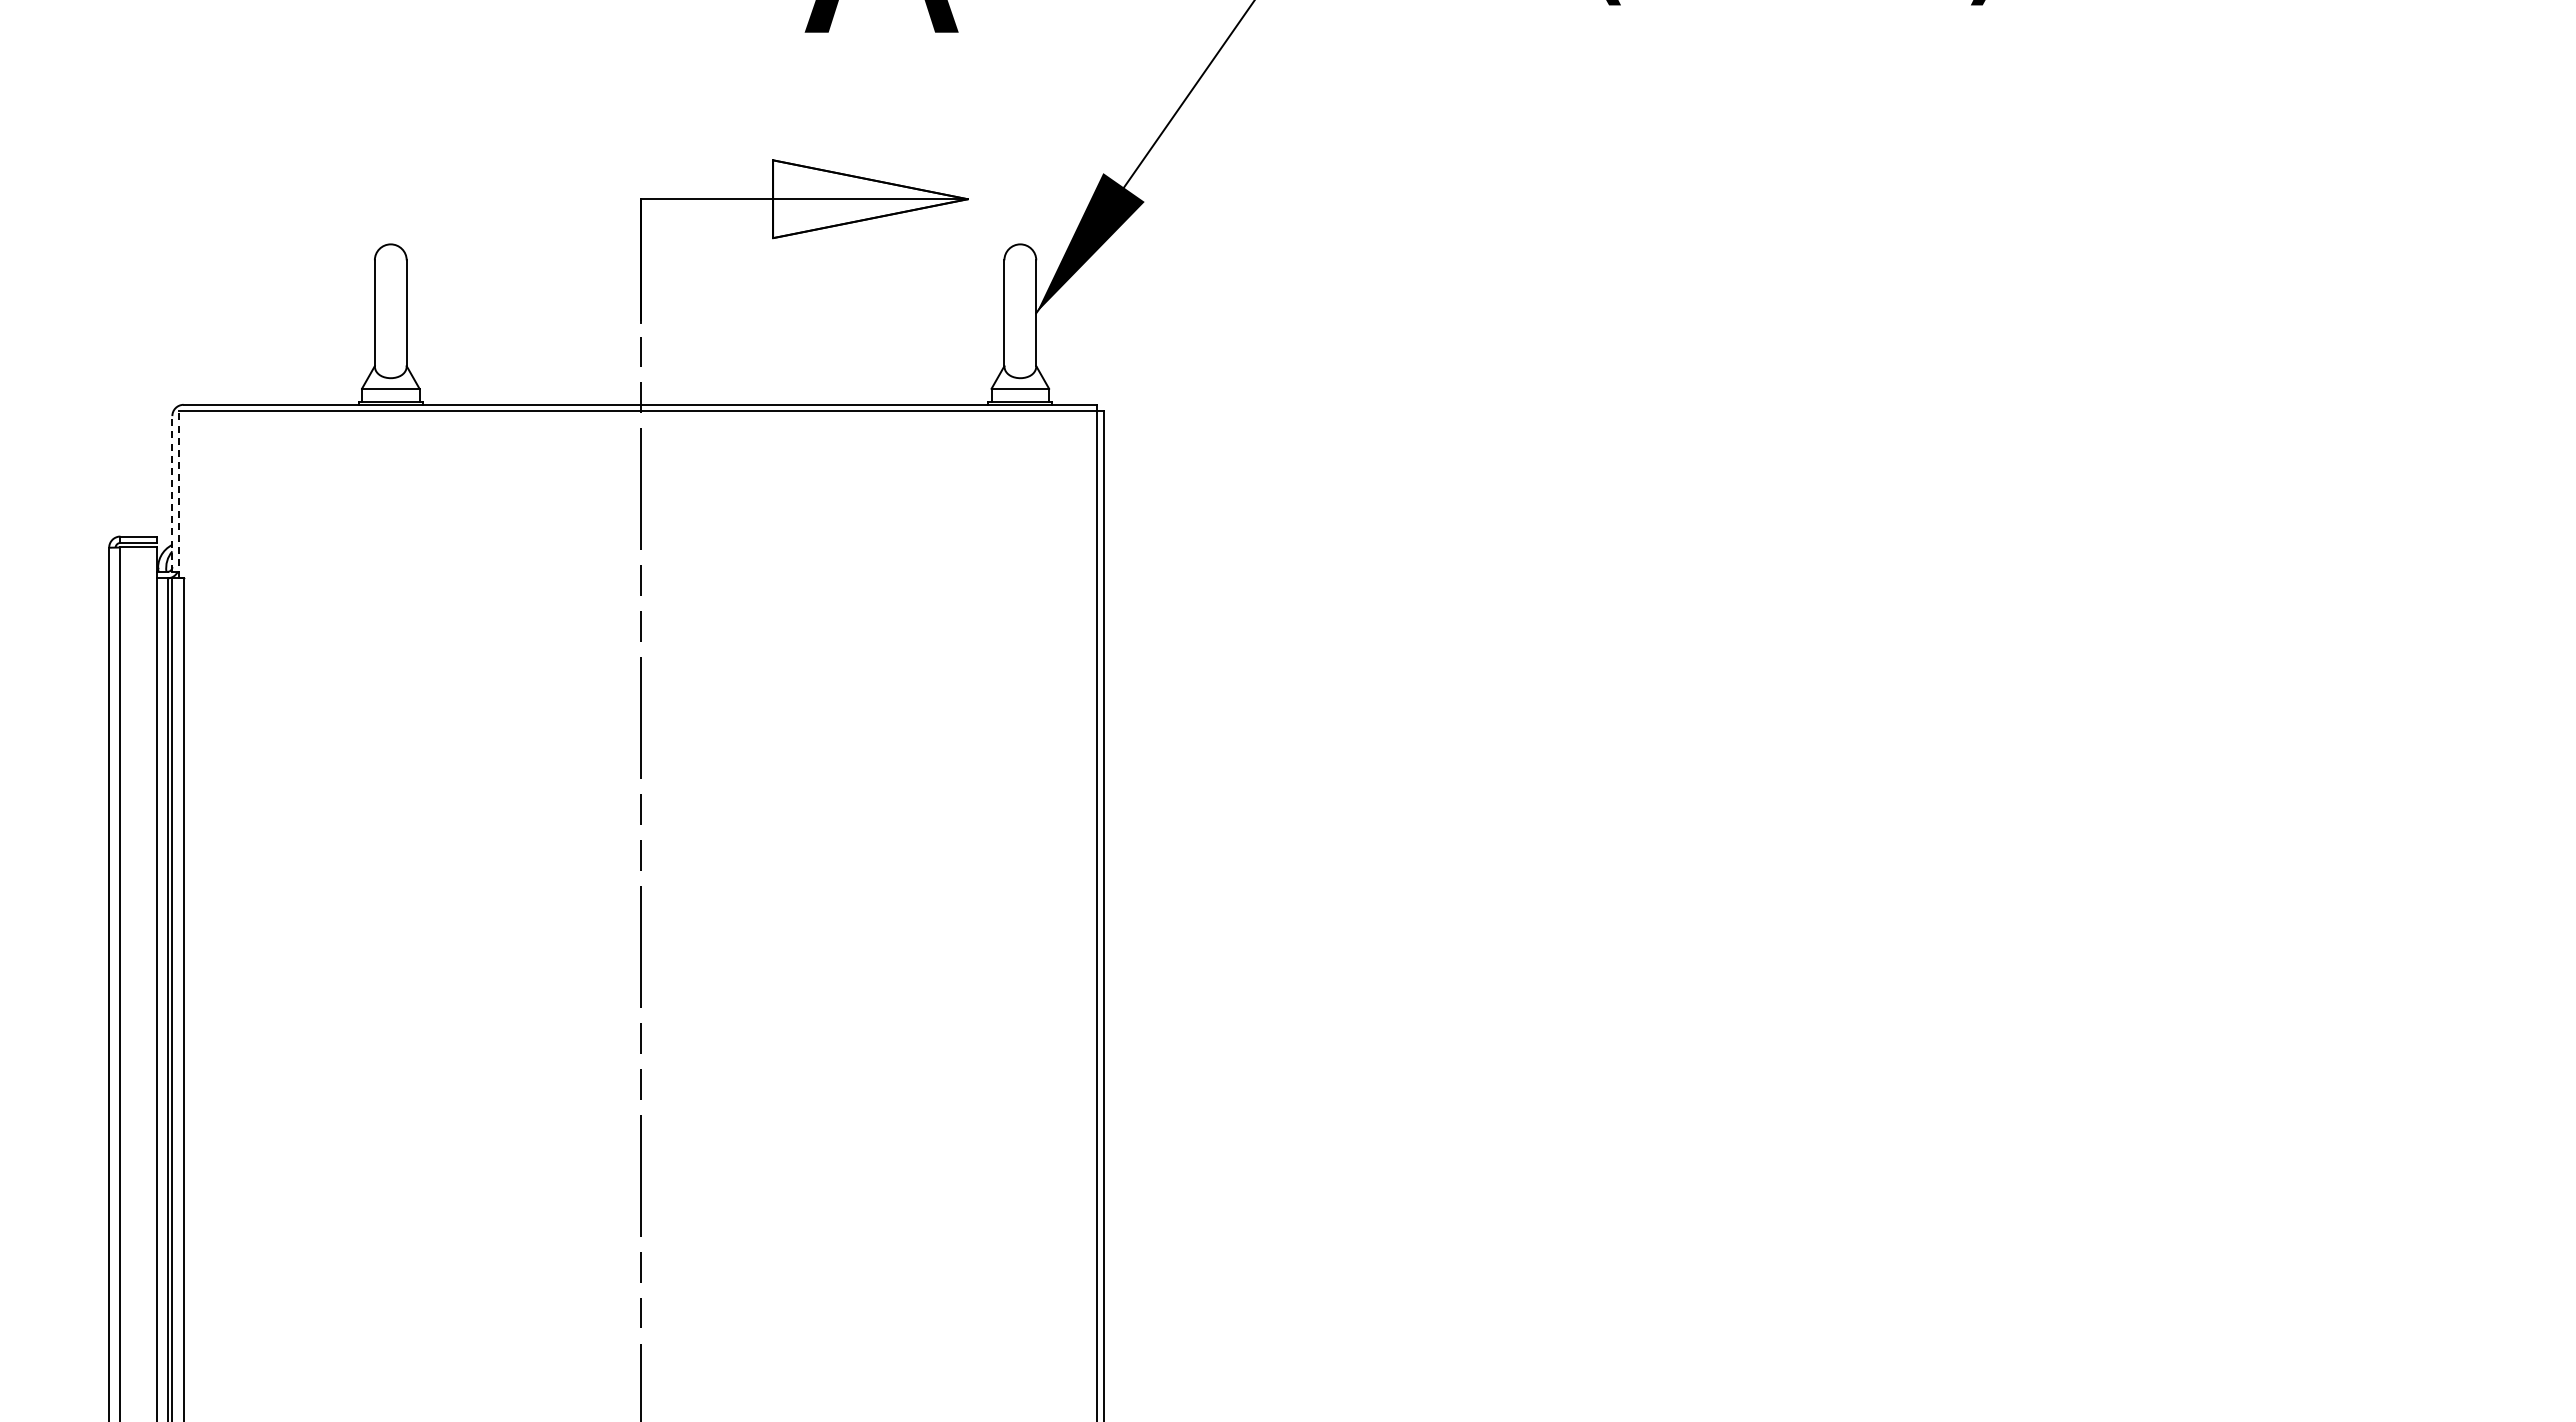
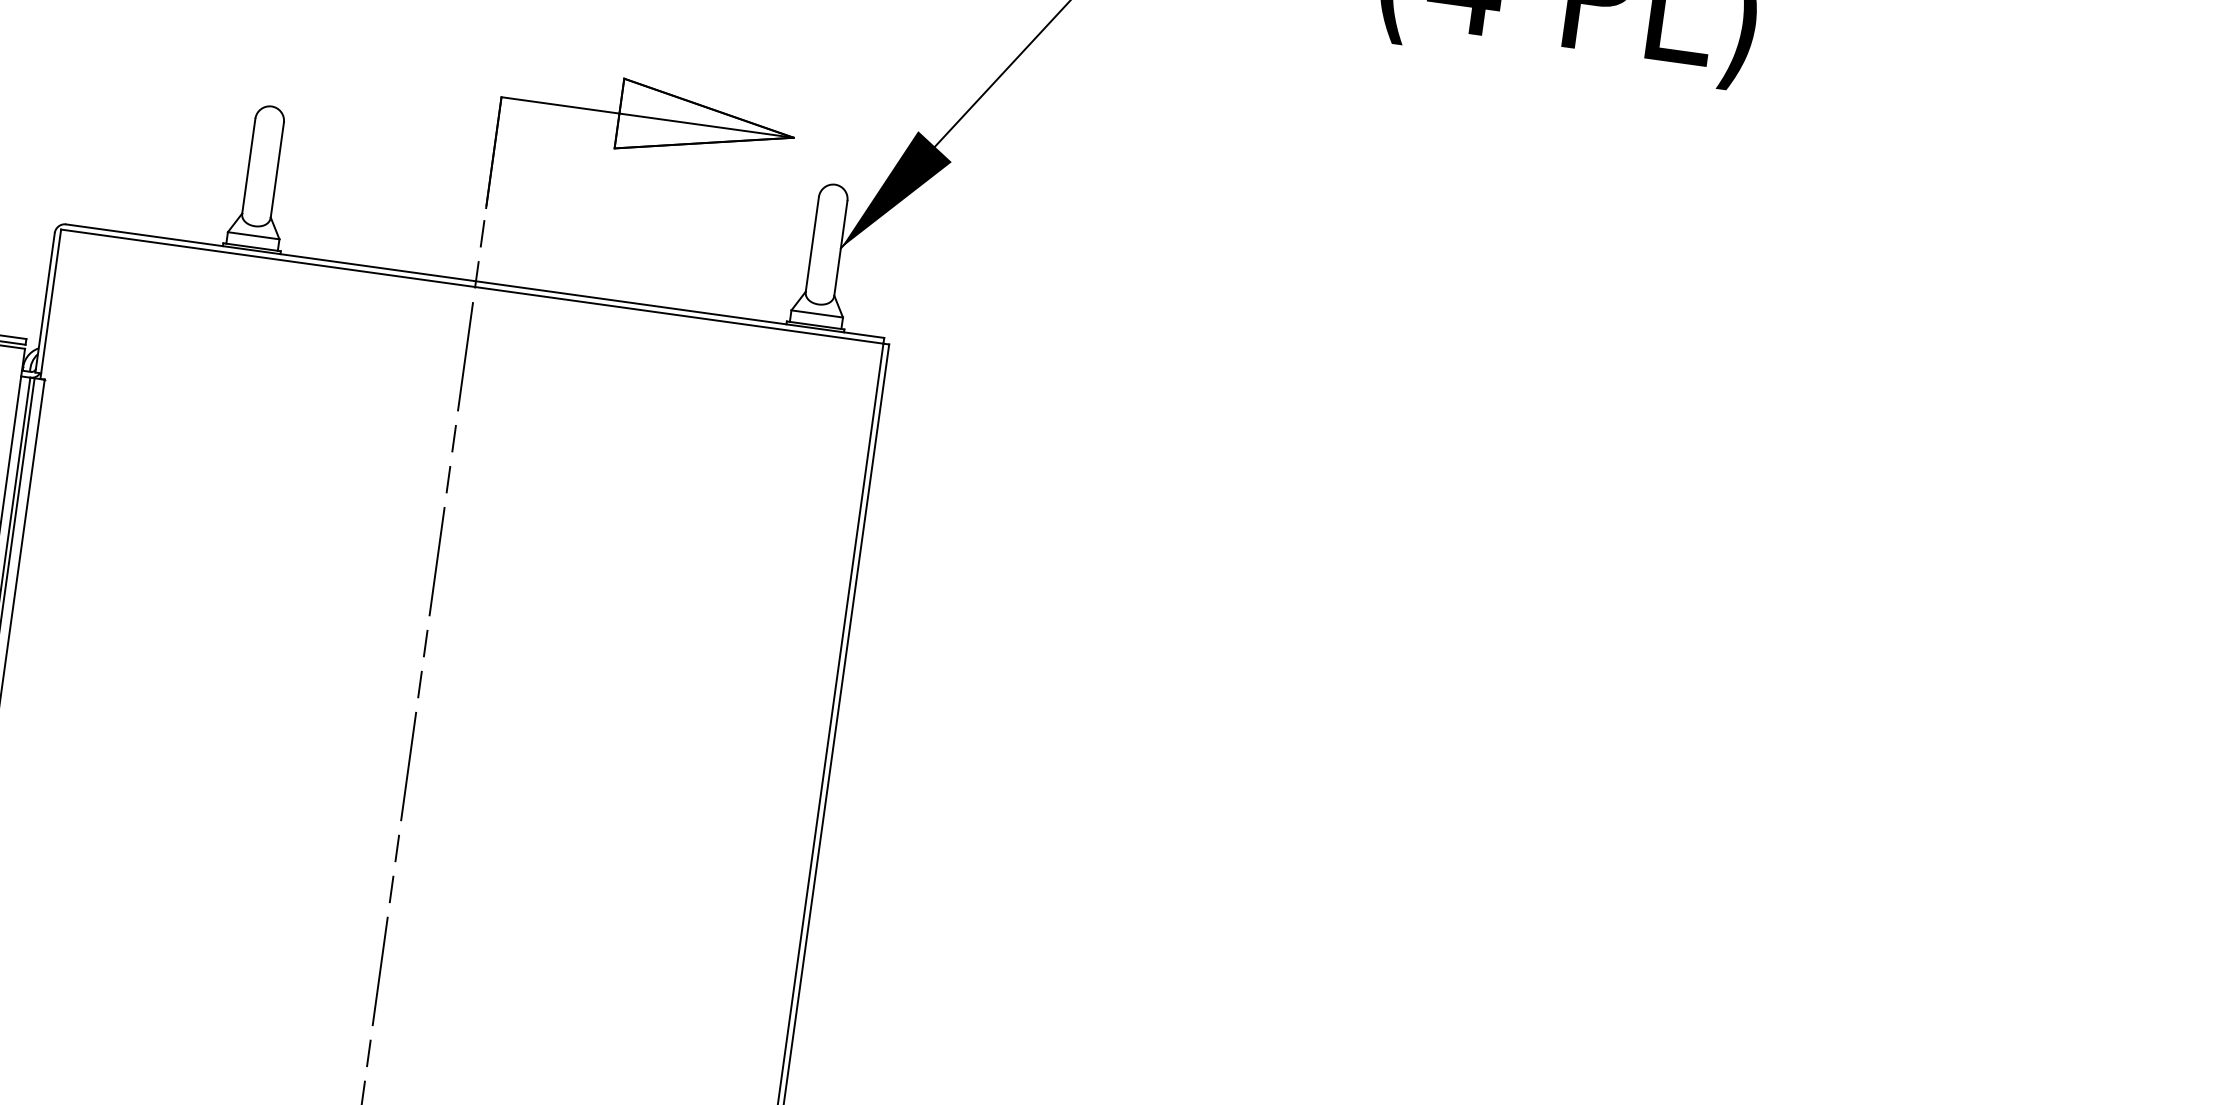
line: (172, 494) -> (45, 303), dashed -> solid
line: (178, 494) -> (50, 304), dashed -> solid

